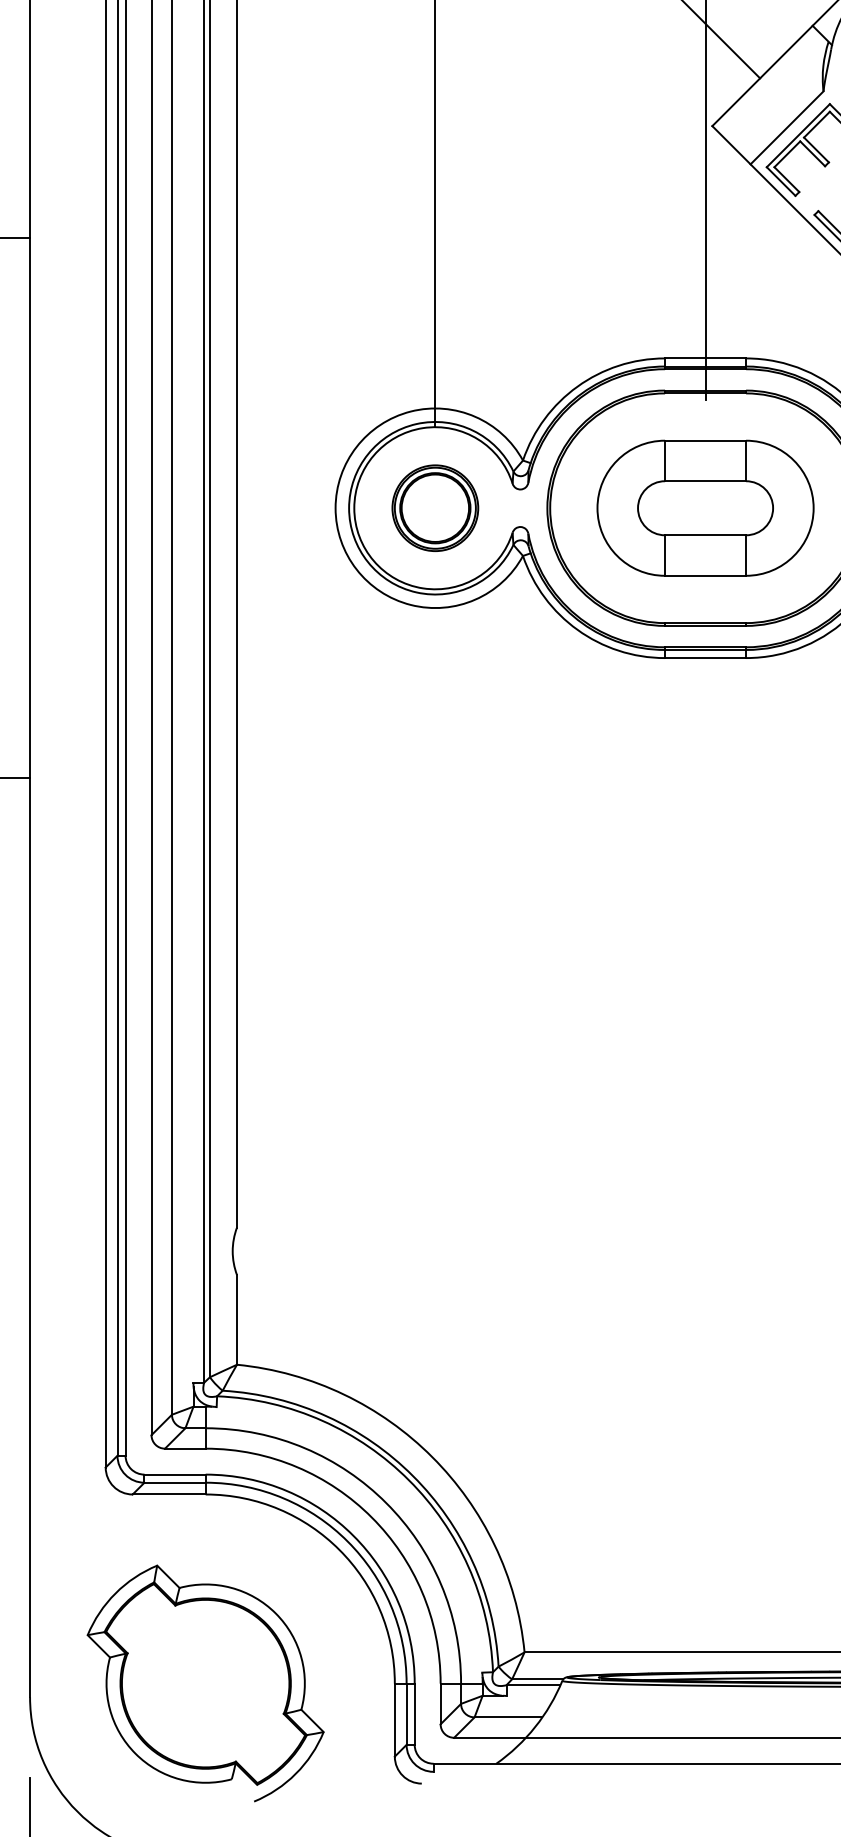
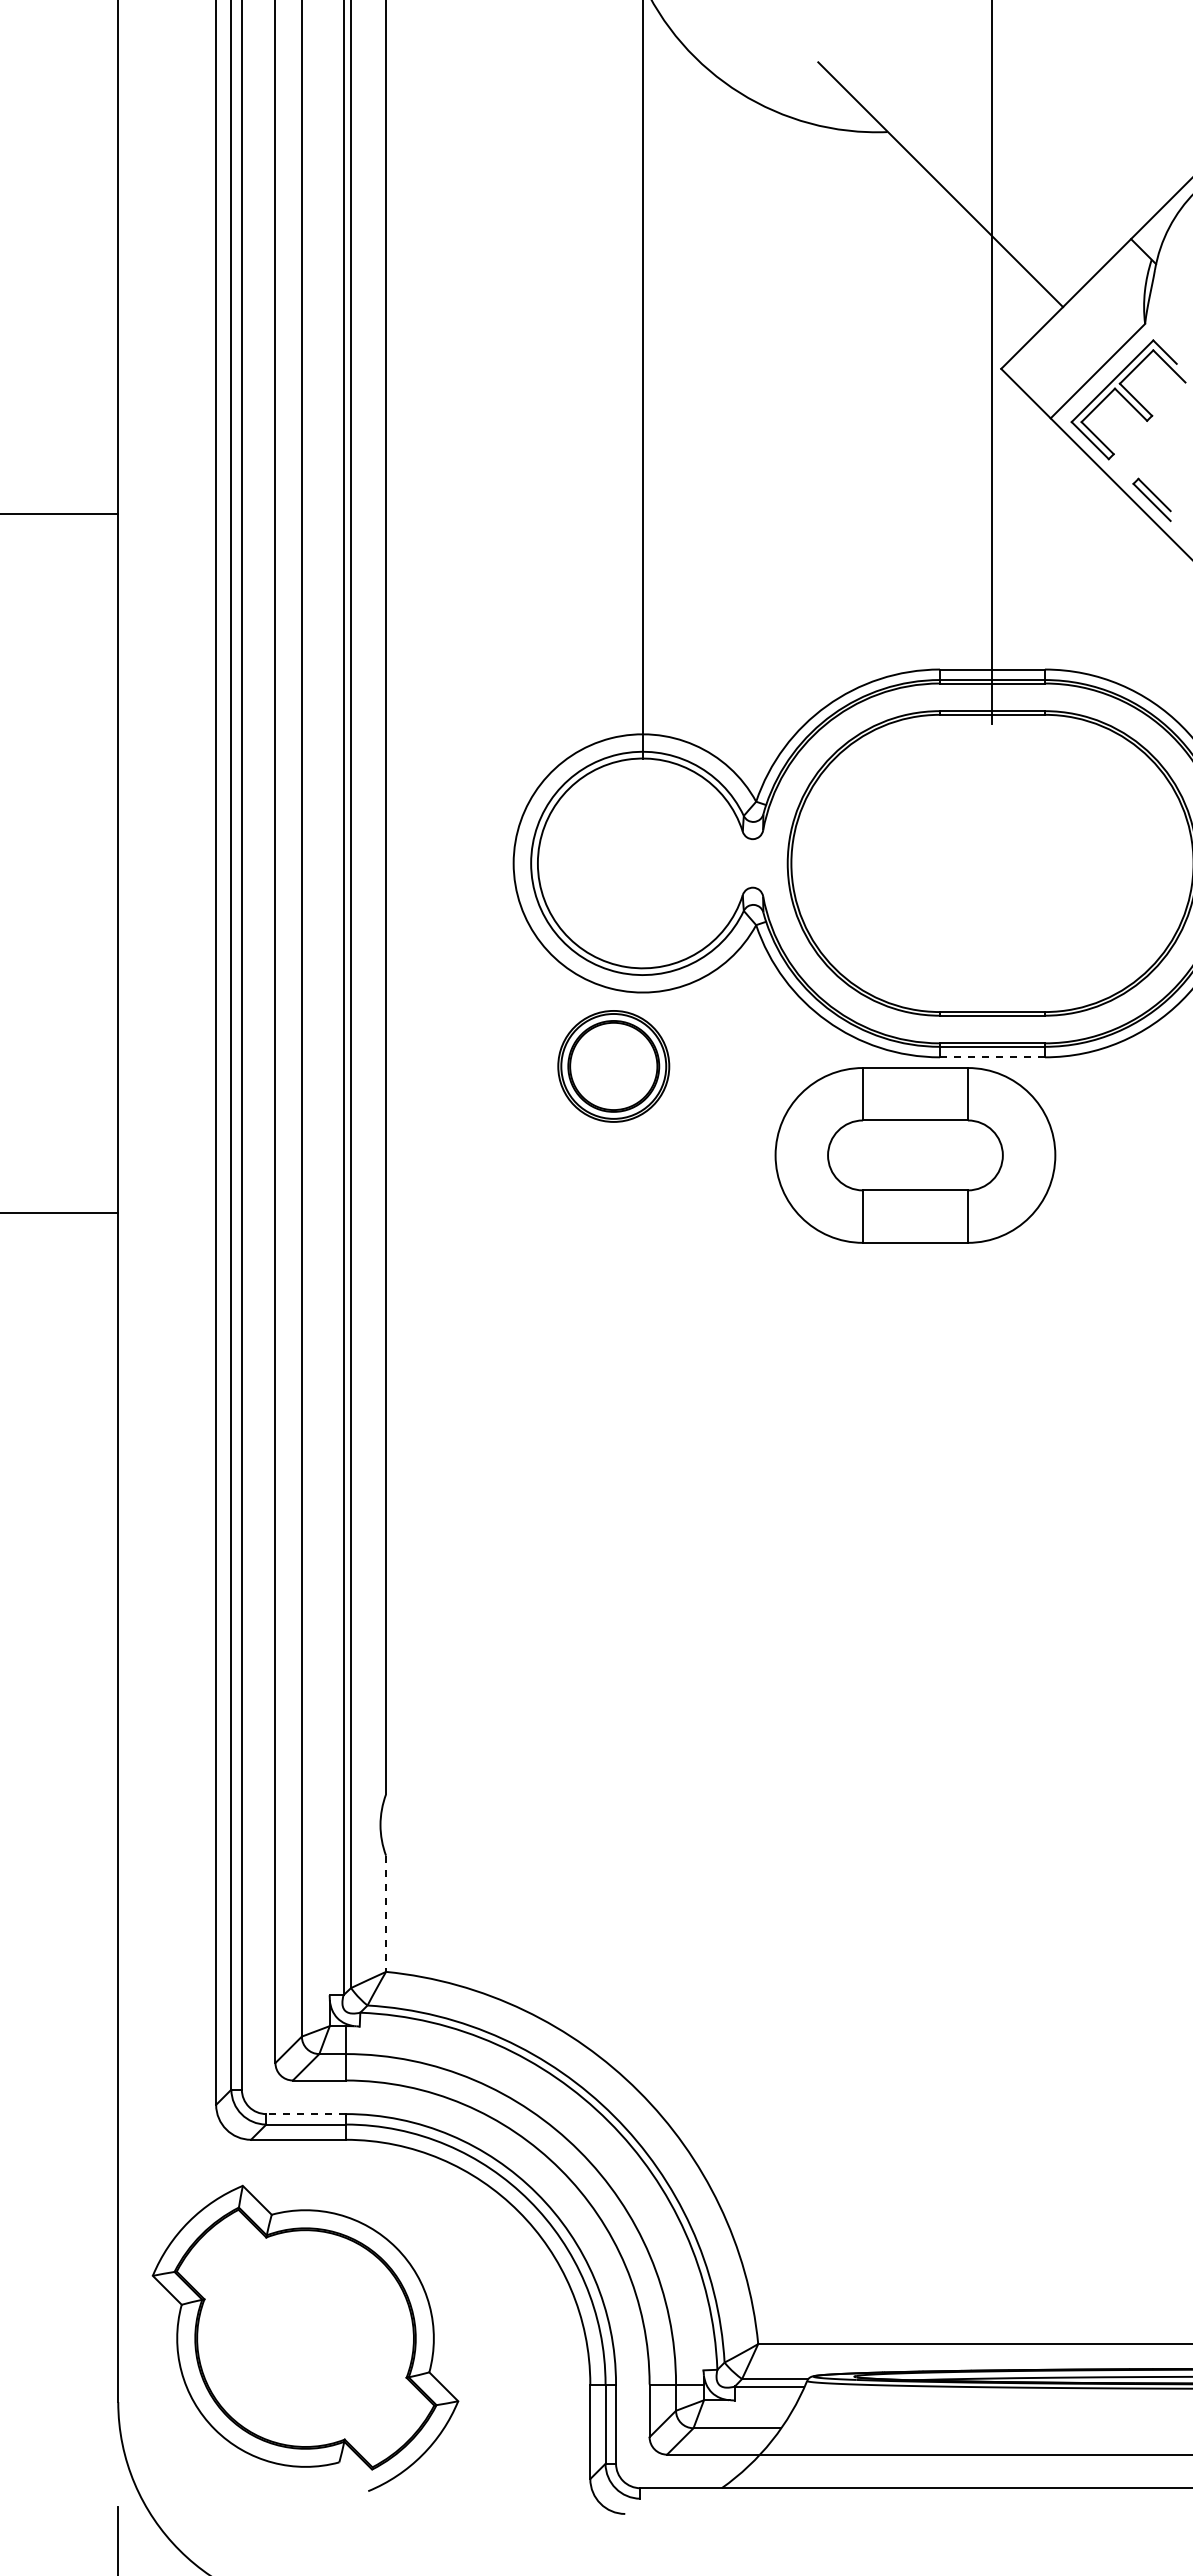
part: (435, 508) -> (613, 1066), moved
part: (705, 508) -> (915, 1155), moved
line: (705, 658) -> (992, 1057), solid -> dashed
line: (237, 1320) -> (386, 1914), solid -> dashed
line: (174, 1474) -> (305, 2114), solid -> dashed
part: (205, 1682) -> (305, 2337), moved

